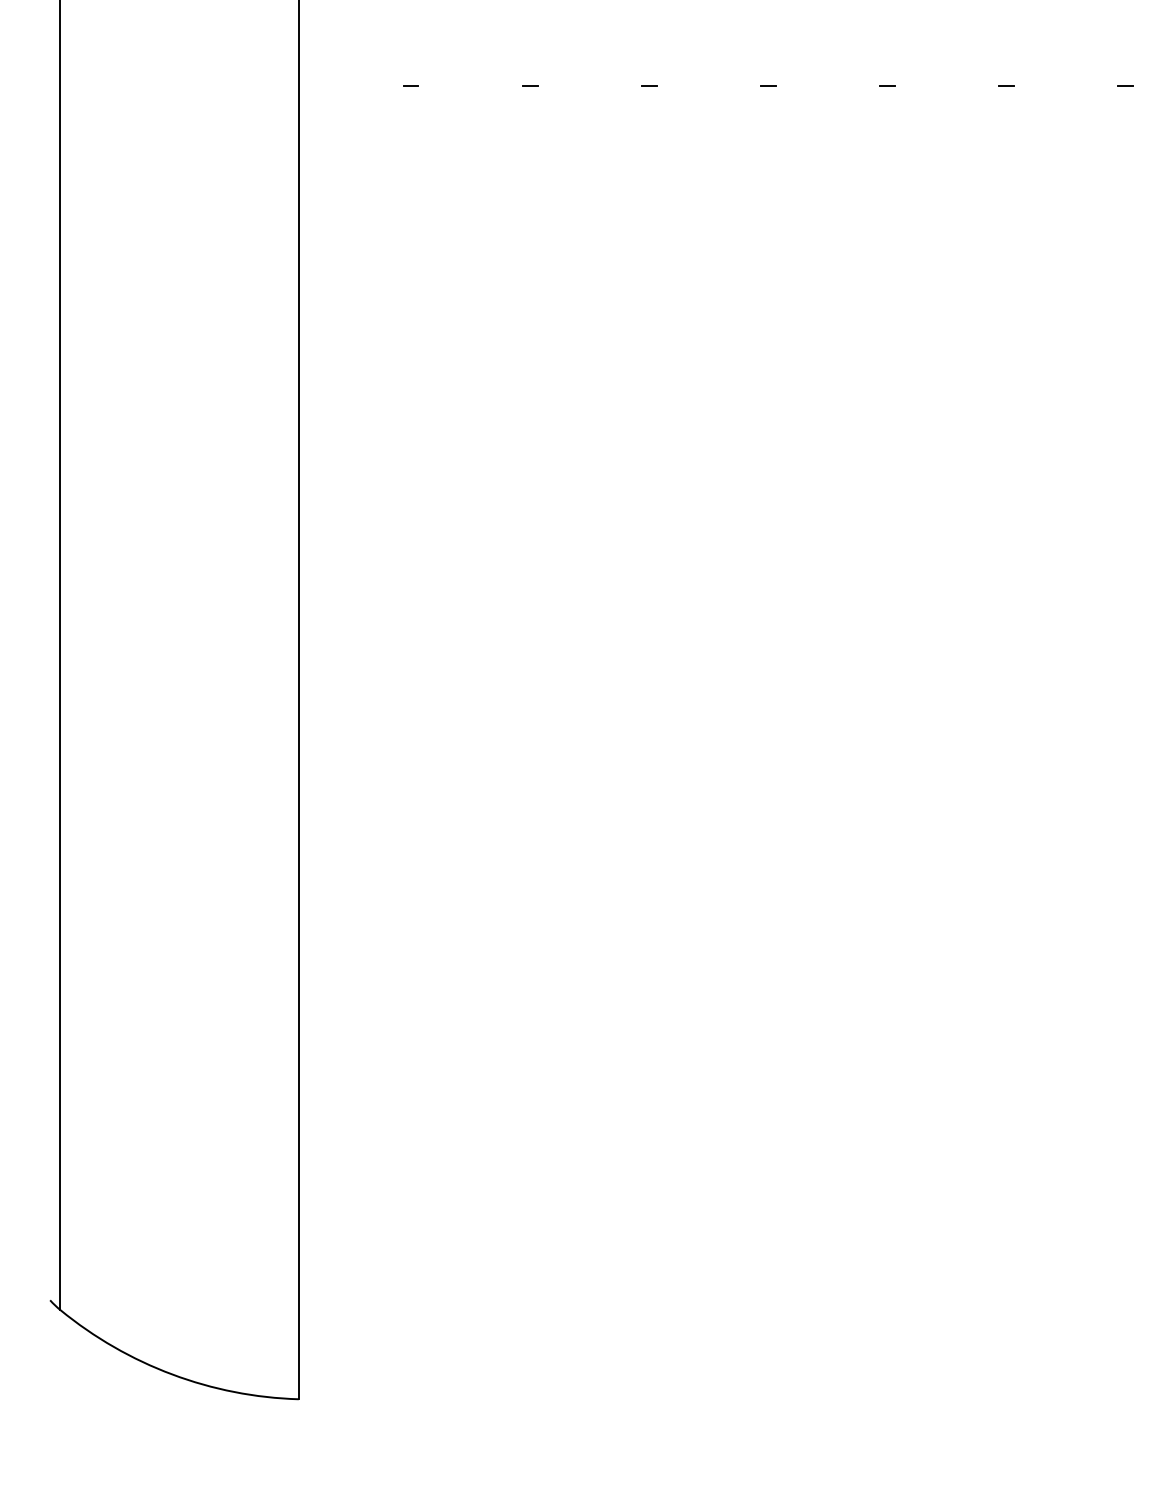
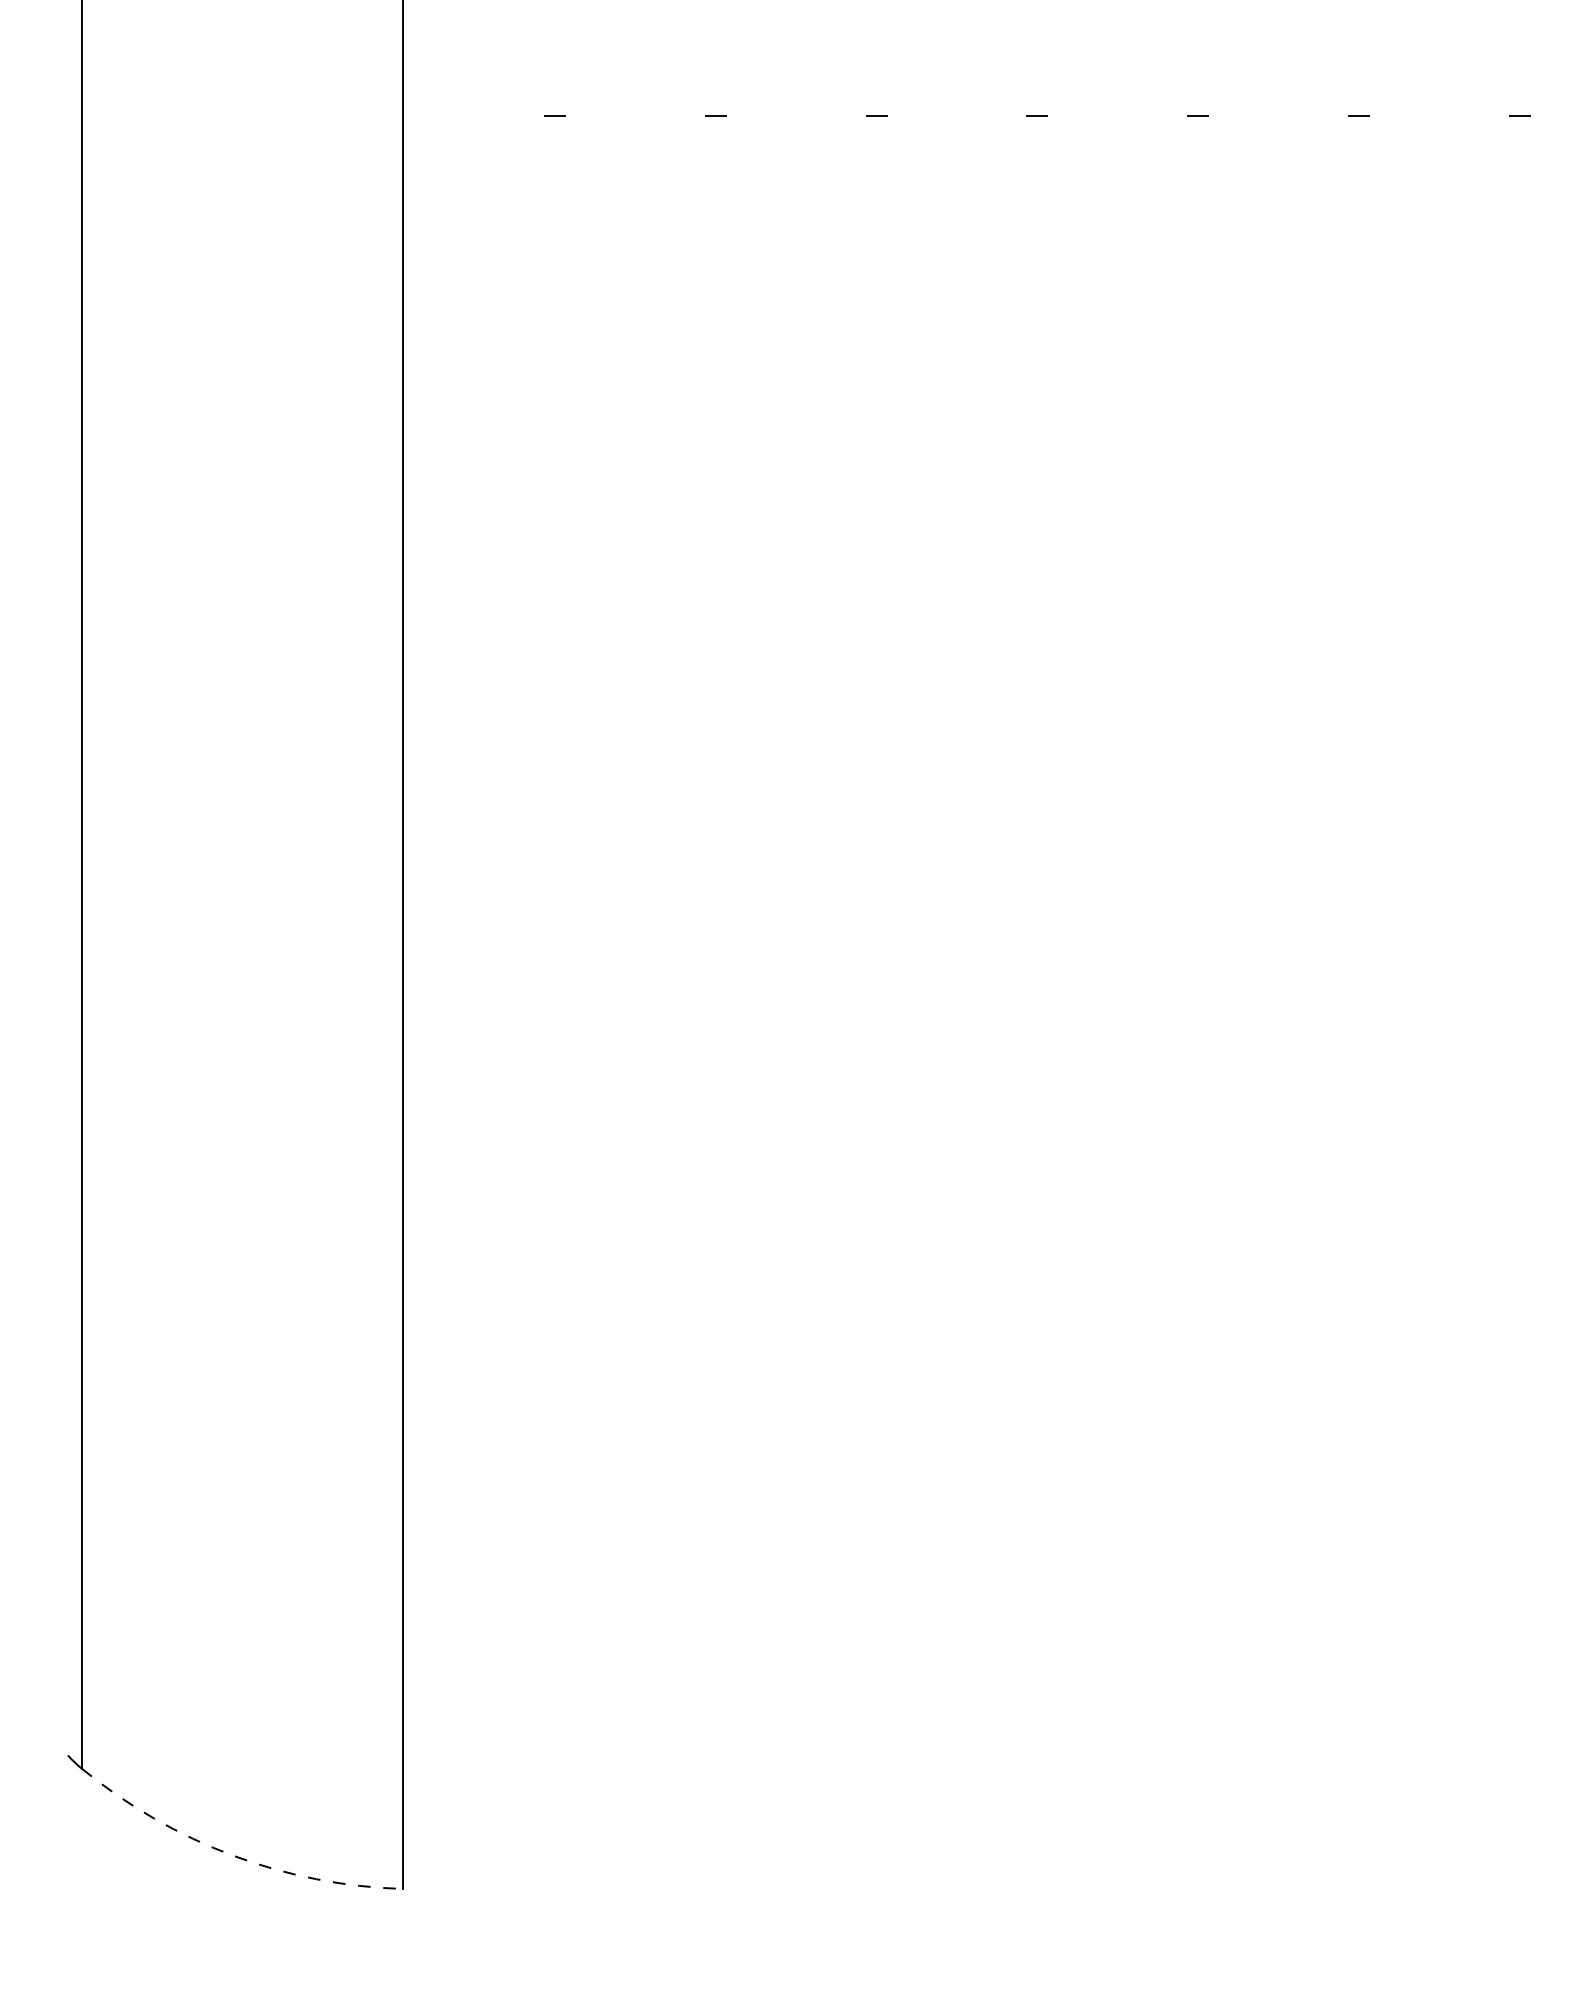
arc: (172, 1374) -> (233, 1855), solid -> dashed

